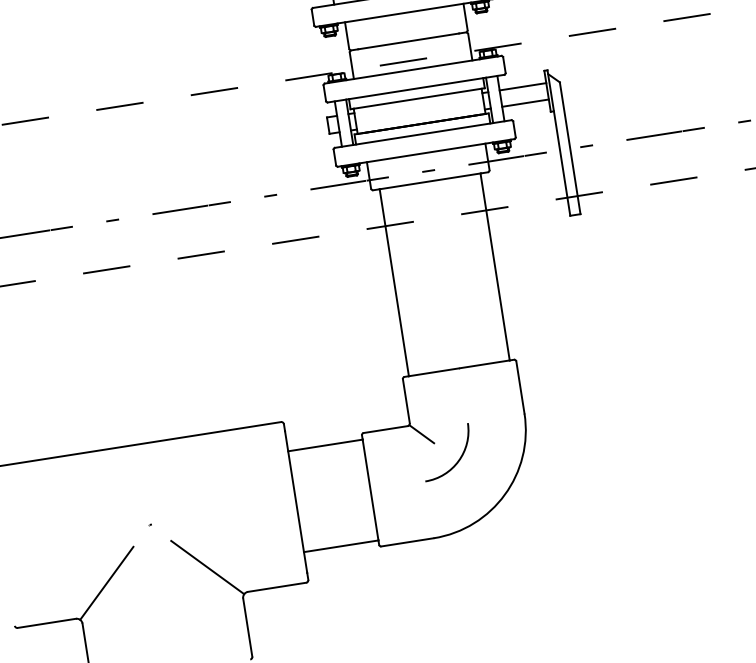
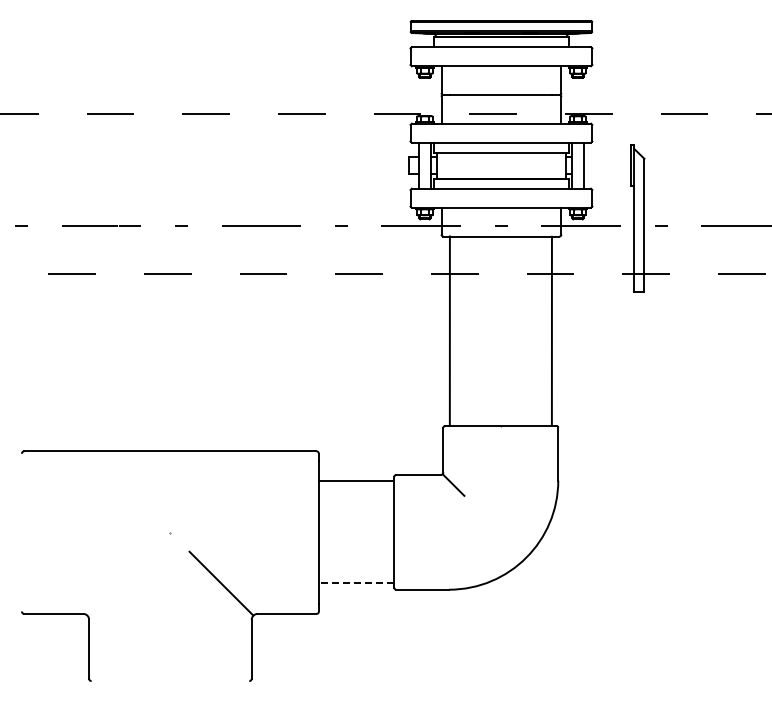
line: (522, 86) -> (606, 157), removed
line: (524, 103) -> (606, 174), removed
arc: (458, 460) -> (485, 516), removed
line: (341, 546) -> (356, 583), solid -> dashed
line: (106, 583) -> (119, 583), removed

